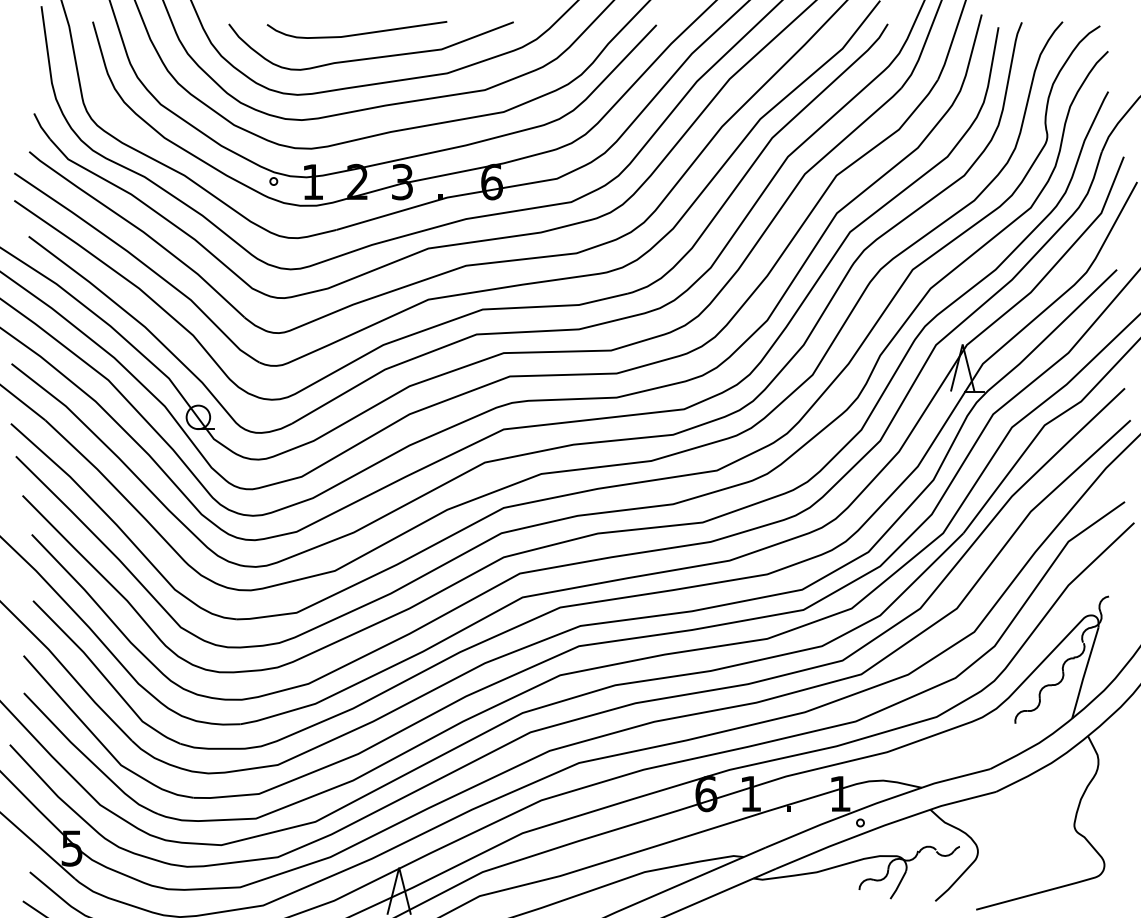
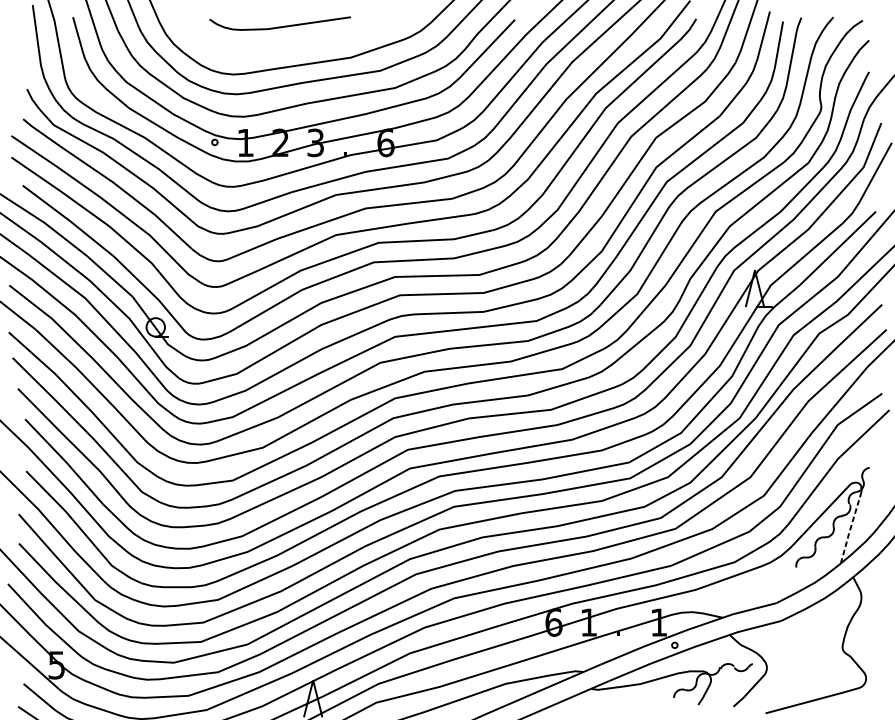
curve: (370, 57) -> (290, 45), removed
line: (1084, 673) -> (850, 528), solid -> dashed

